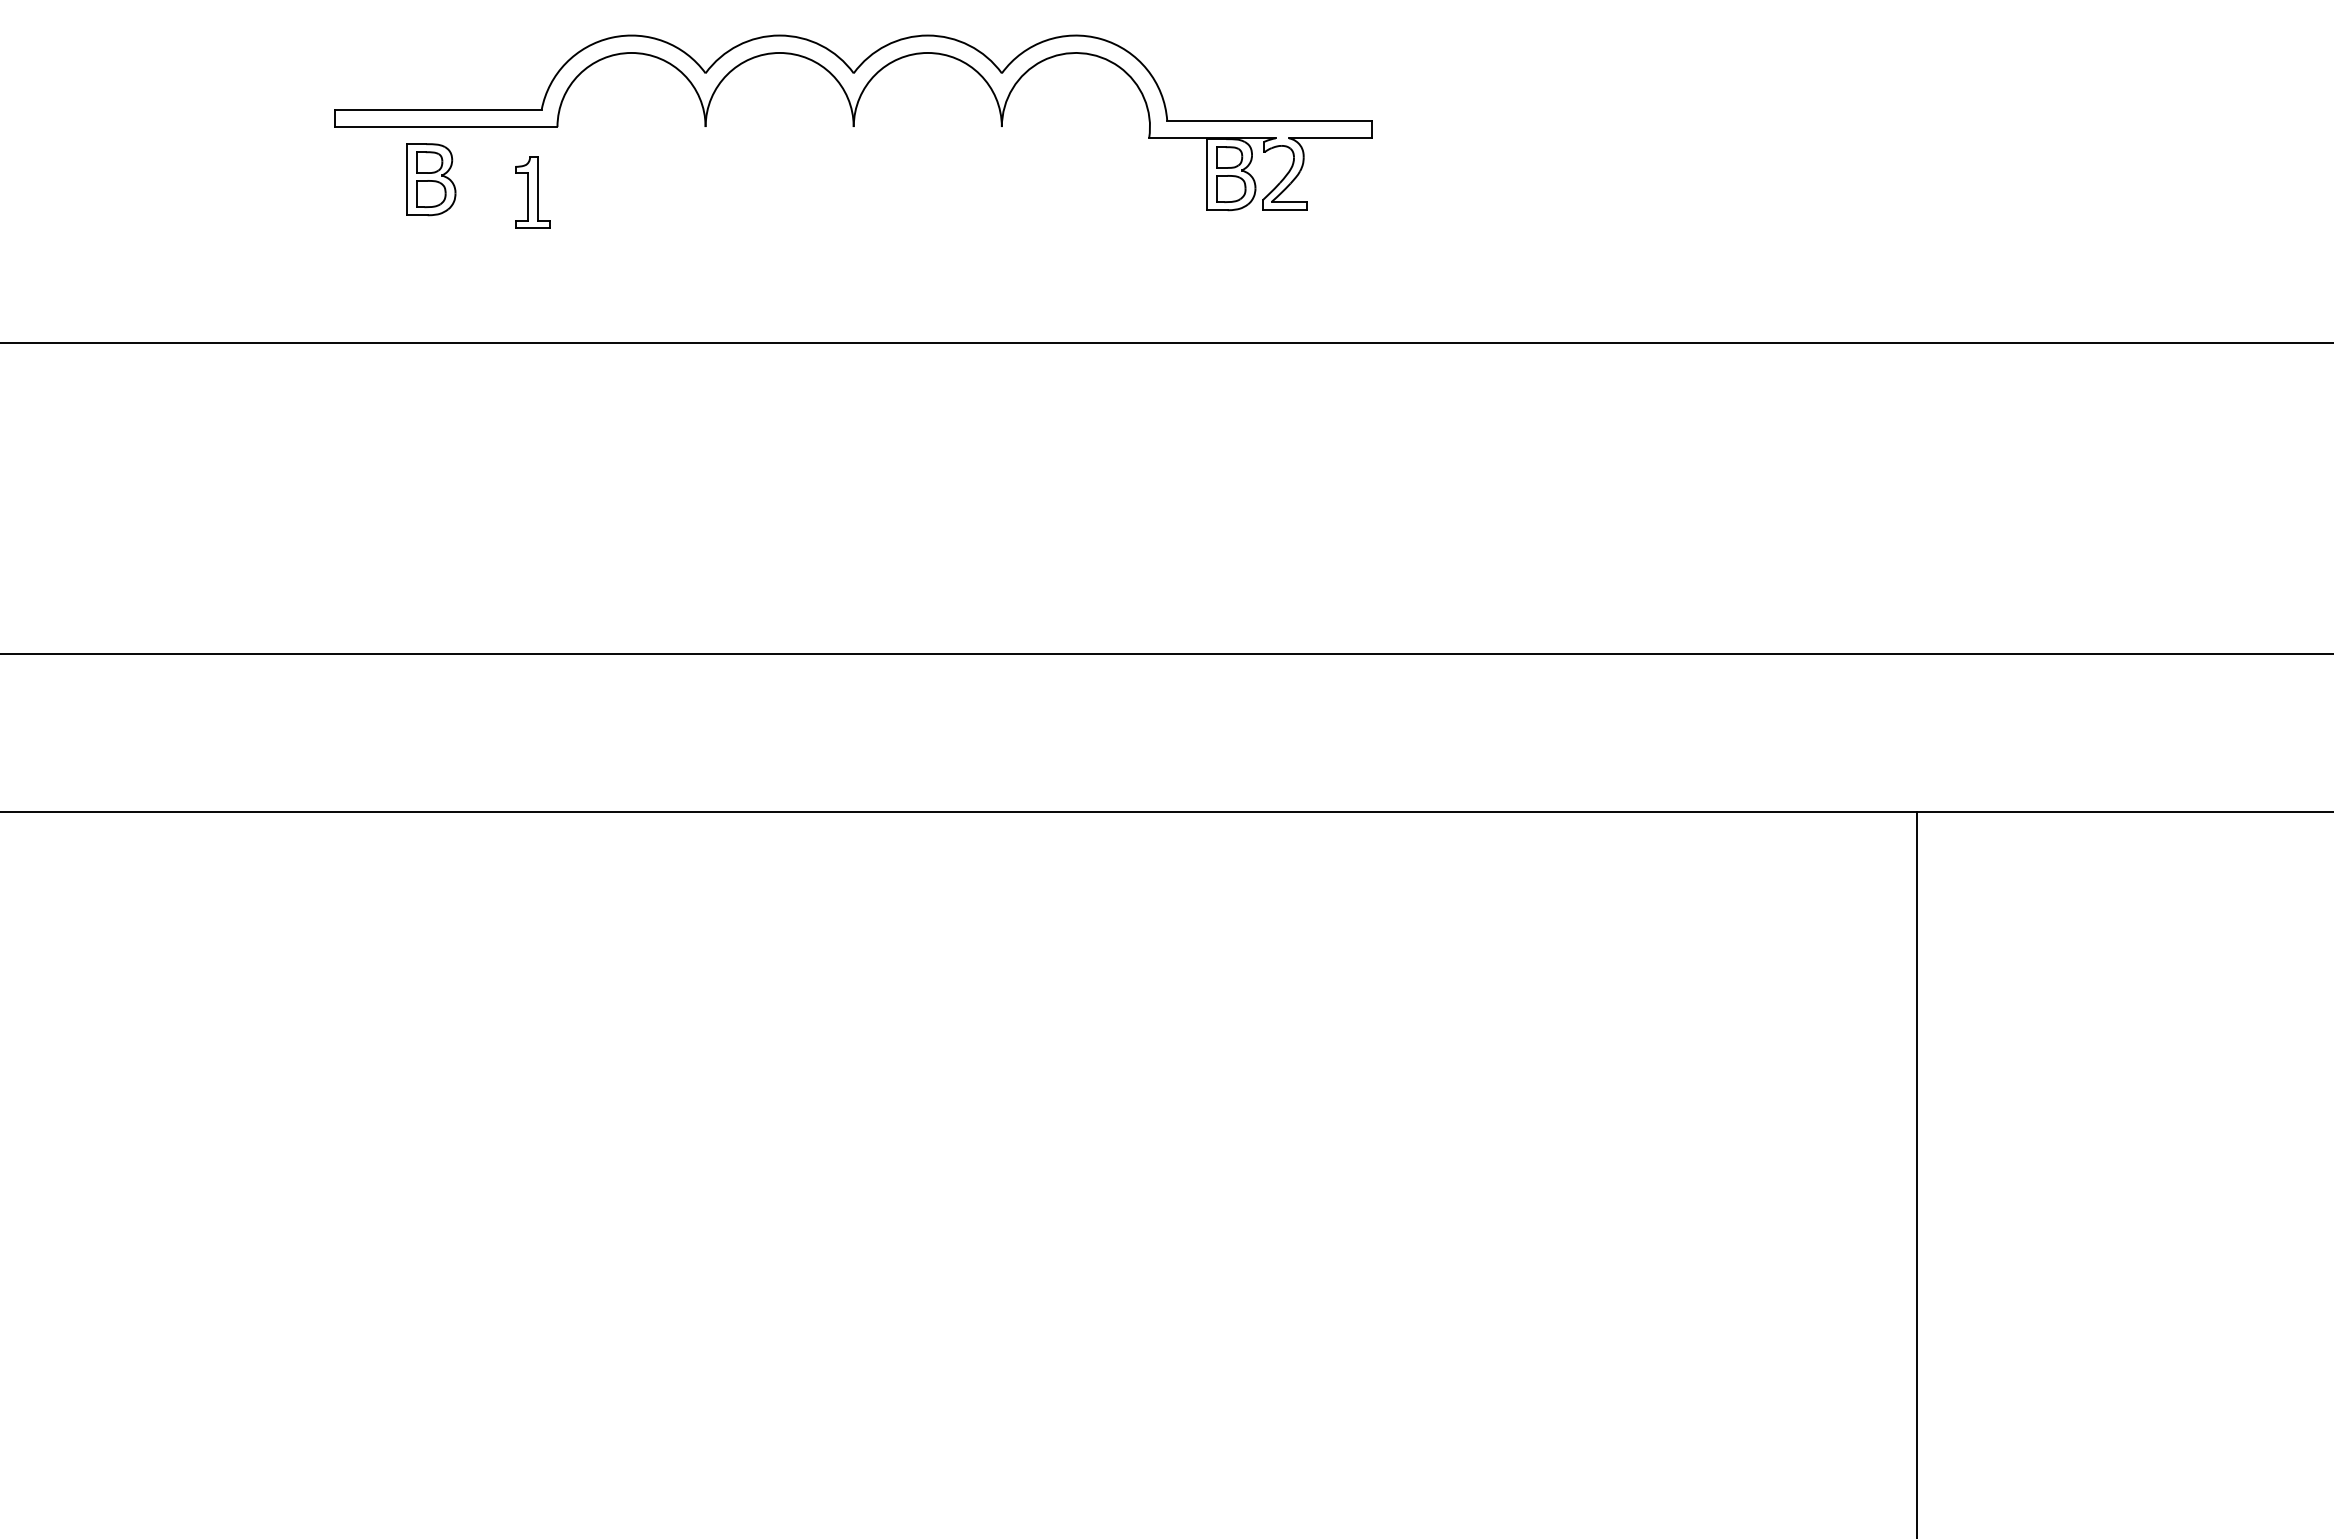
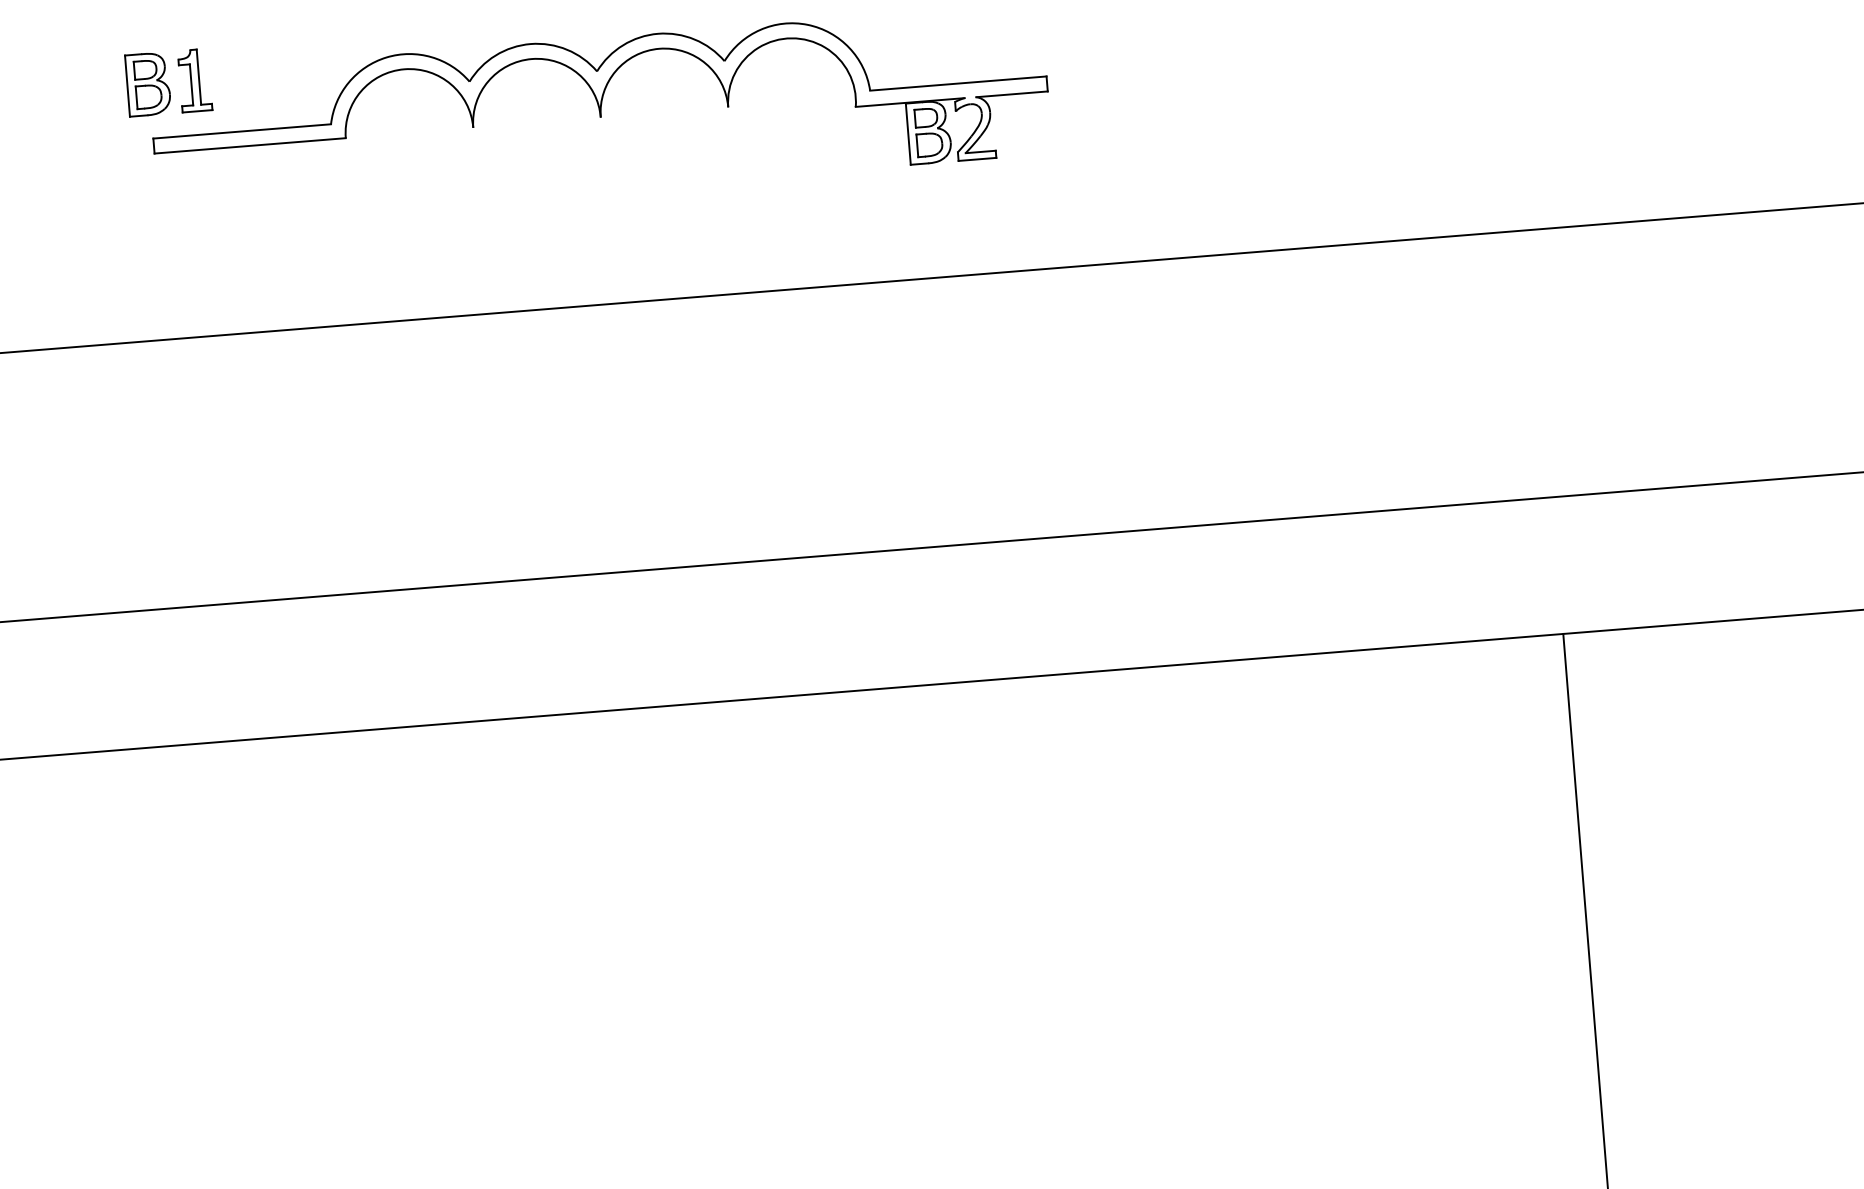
part: (431, 179) -> (148, 84), moved
part: (532, 192) -> (194, 80), moved

